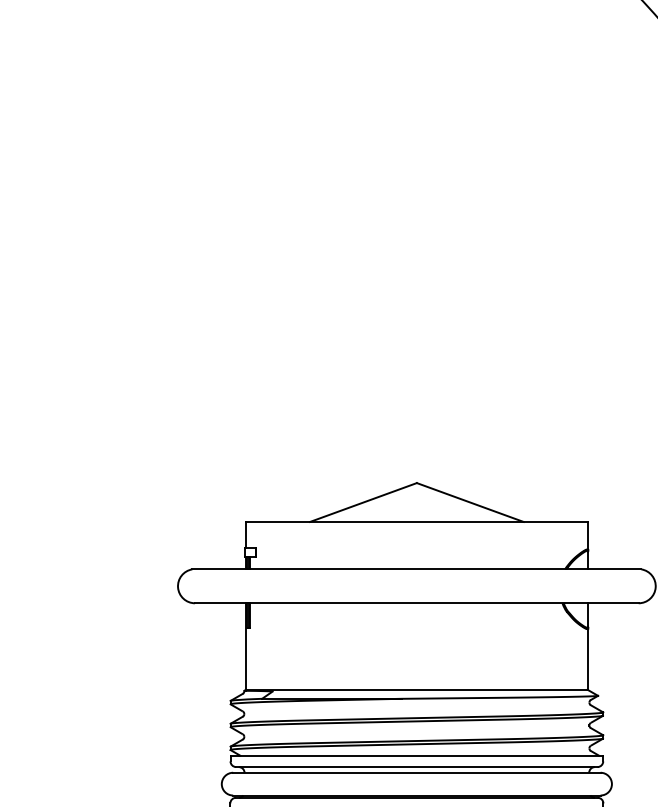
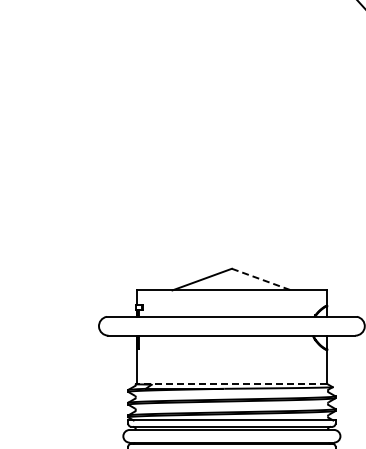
line: (470, 502) -> (261, 279), solid -> dashed
line: (416, 689) -> (231, 383), solid -> dashed

